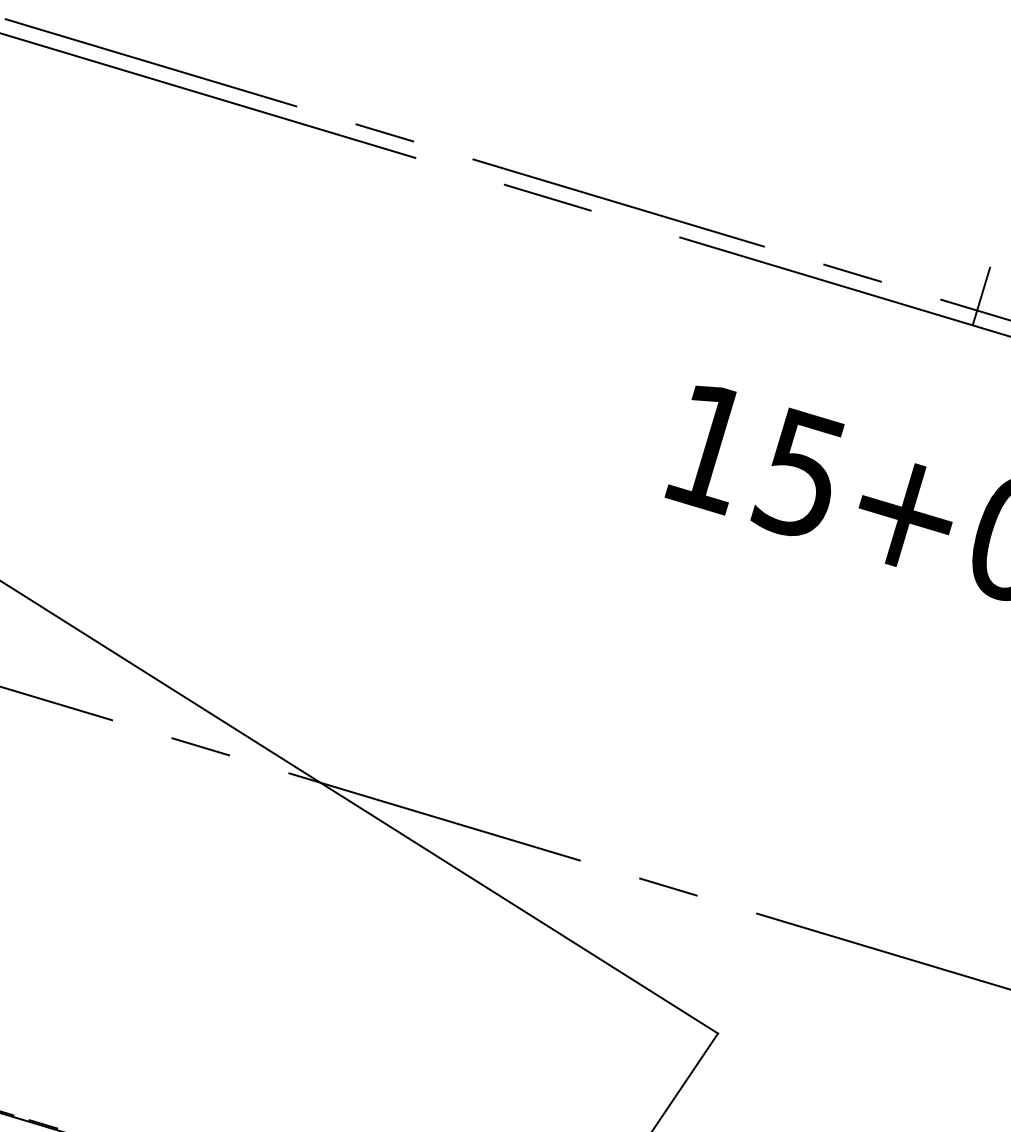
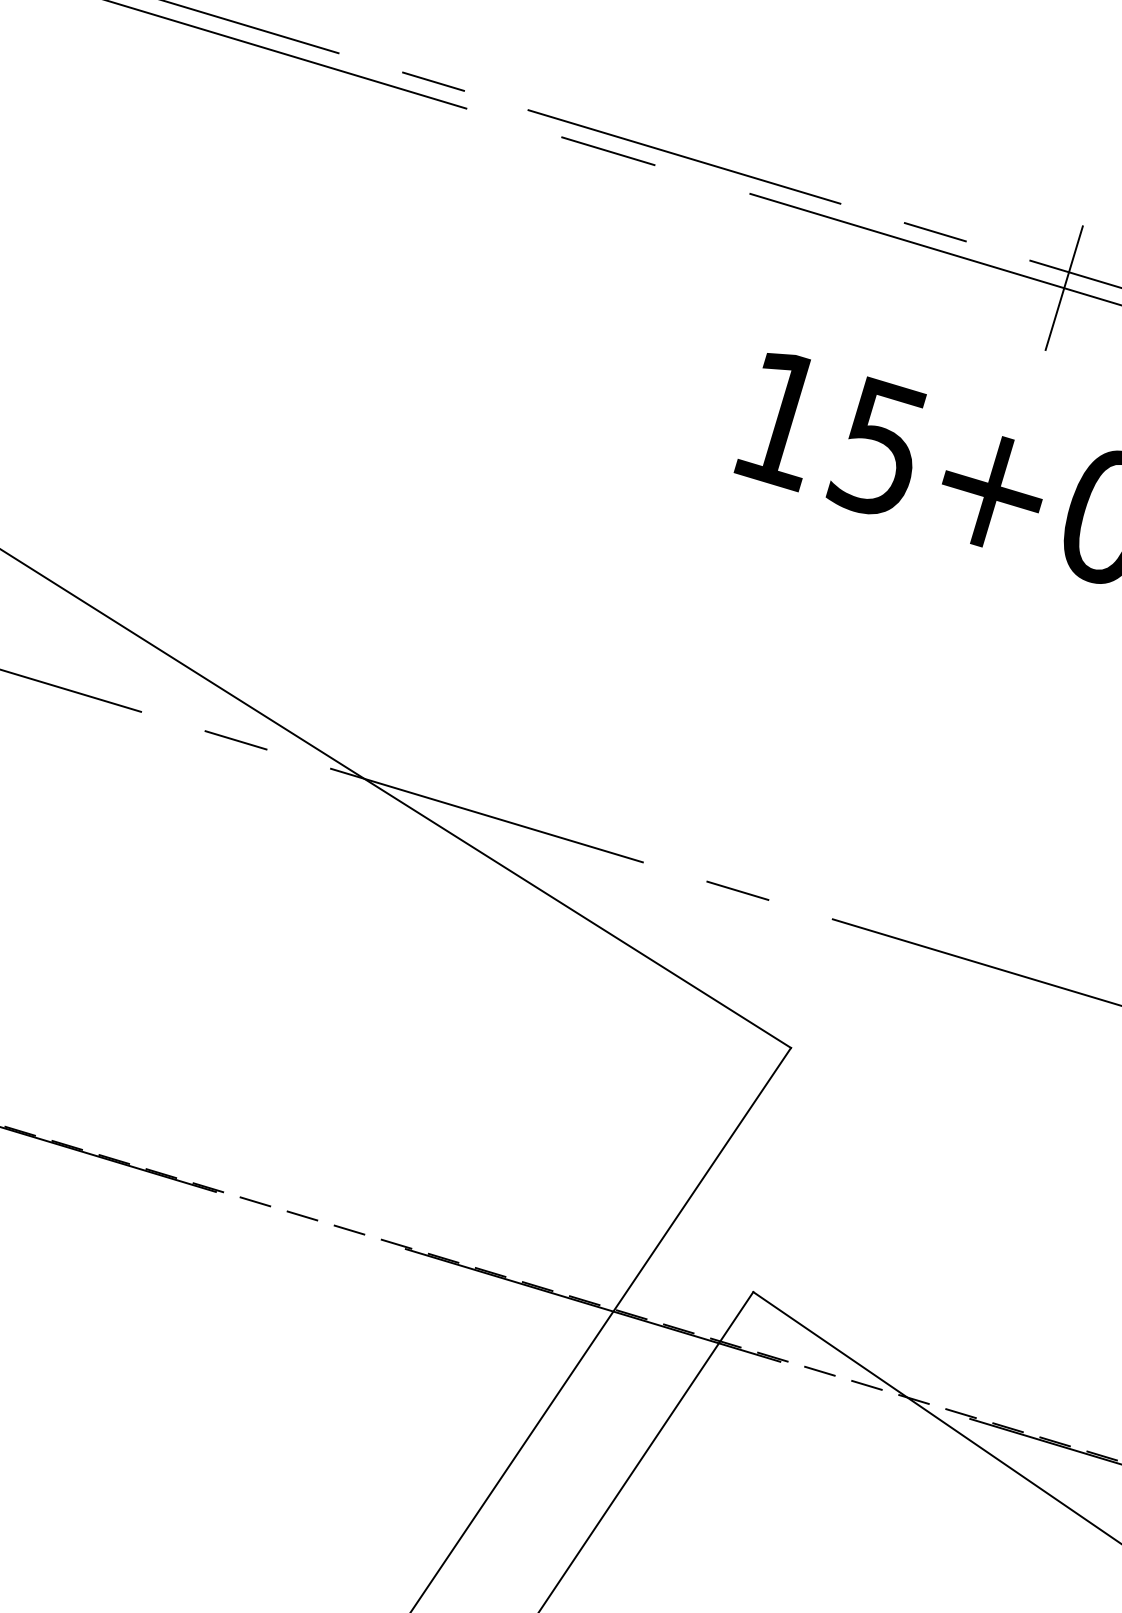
line: (963, 354) -> (1054, 319), added

